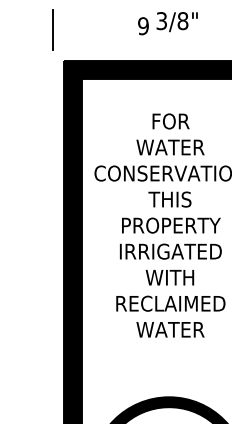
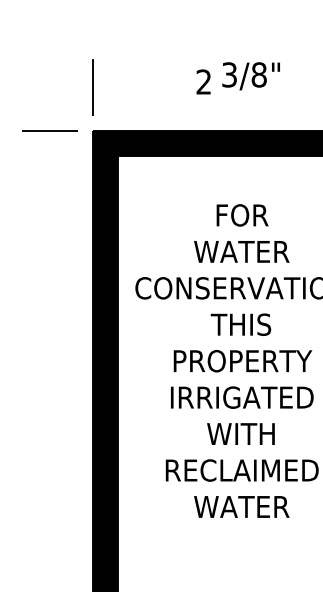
text: (143, 26) -> (203, 82), 9 -> 2
line: (52, 29) -> (91, 86), moved
line: (33, 61) -> (50, 131), added

